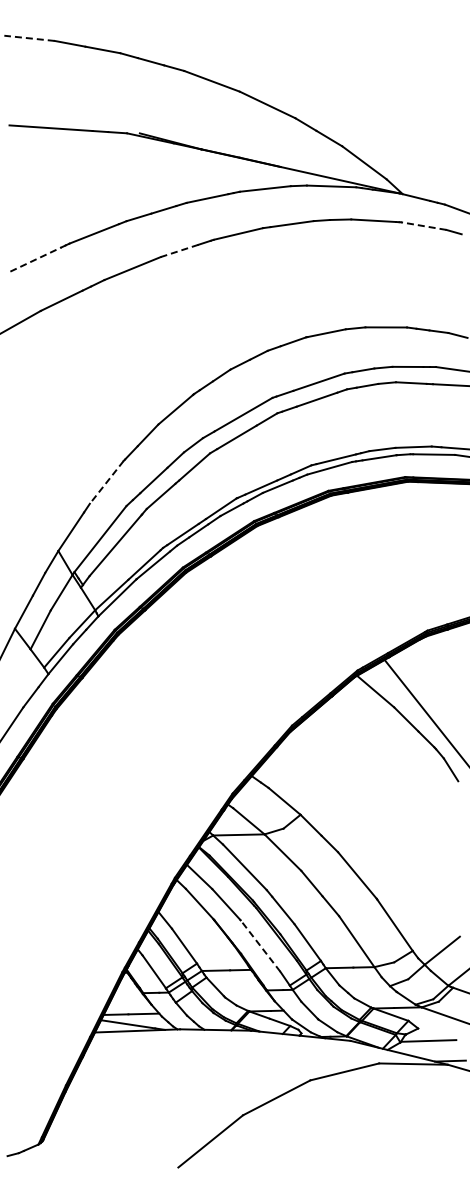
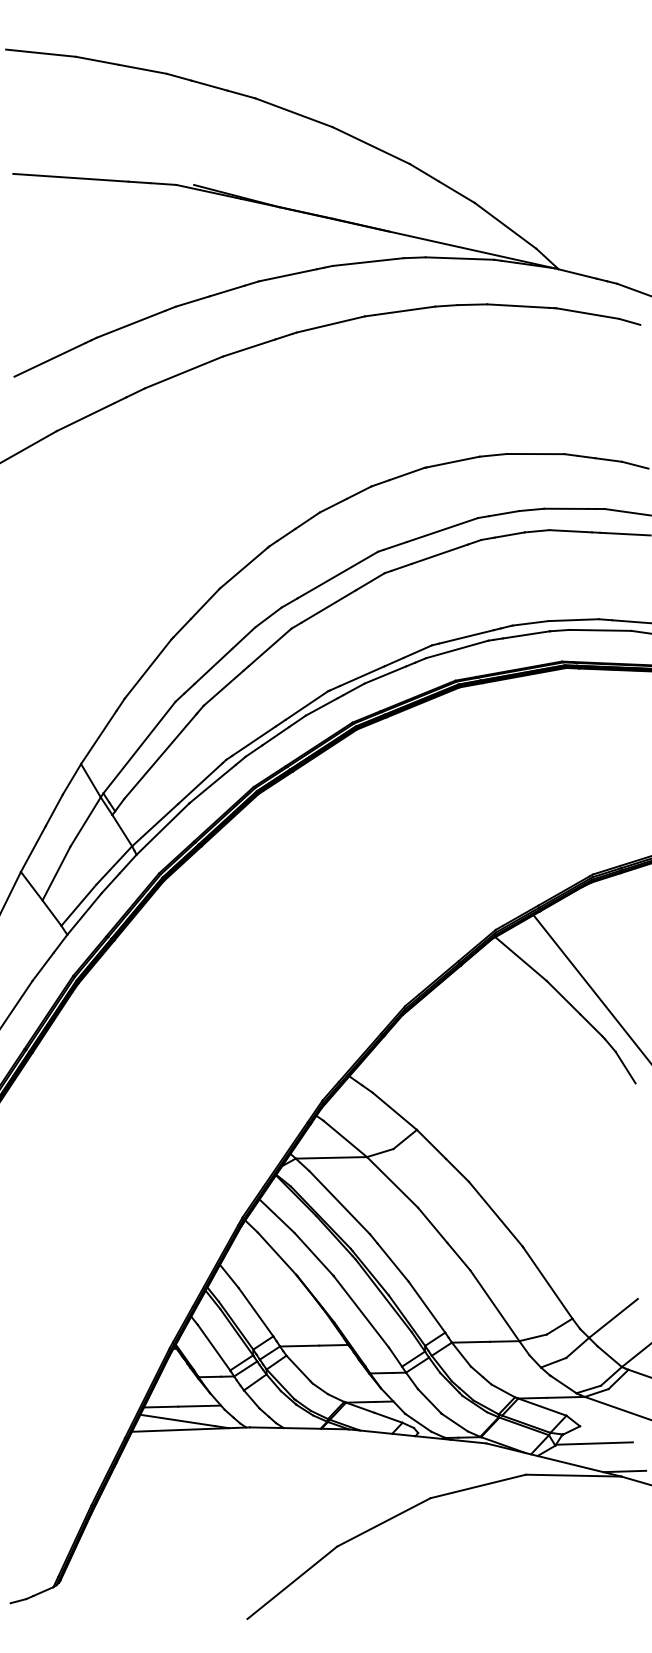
line: (29, 38) -> (41, 53), dashed -> solid
line: (423, 226) -> (587, 314), dashed -> solid
line: (179, 250) -> (249, 347), dashed -> solid
line: (36, 259) -> (50, 359), dashed -> solid
line: (106, 482) -> (147, 669), dashed -> solid
line: (260, 946) -> (361, 1312), dashed -> solid

